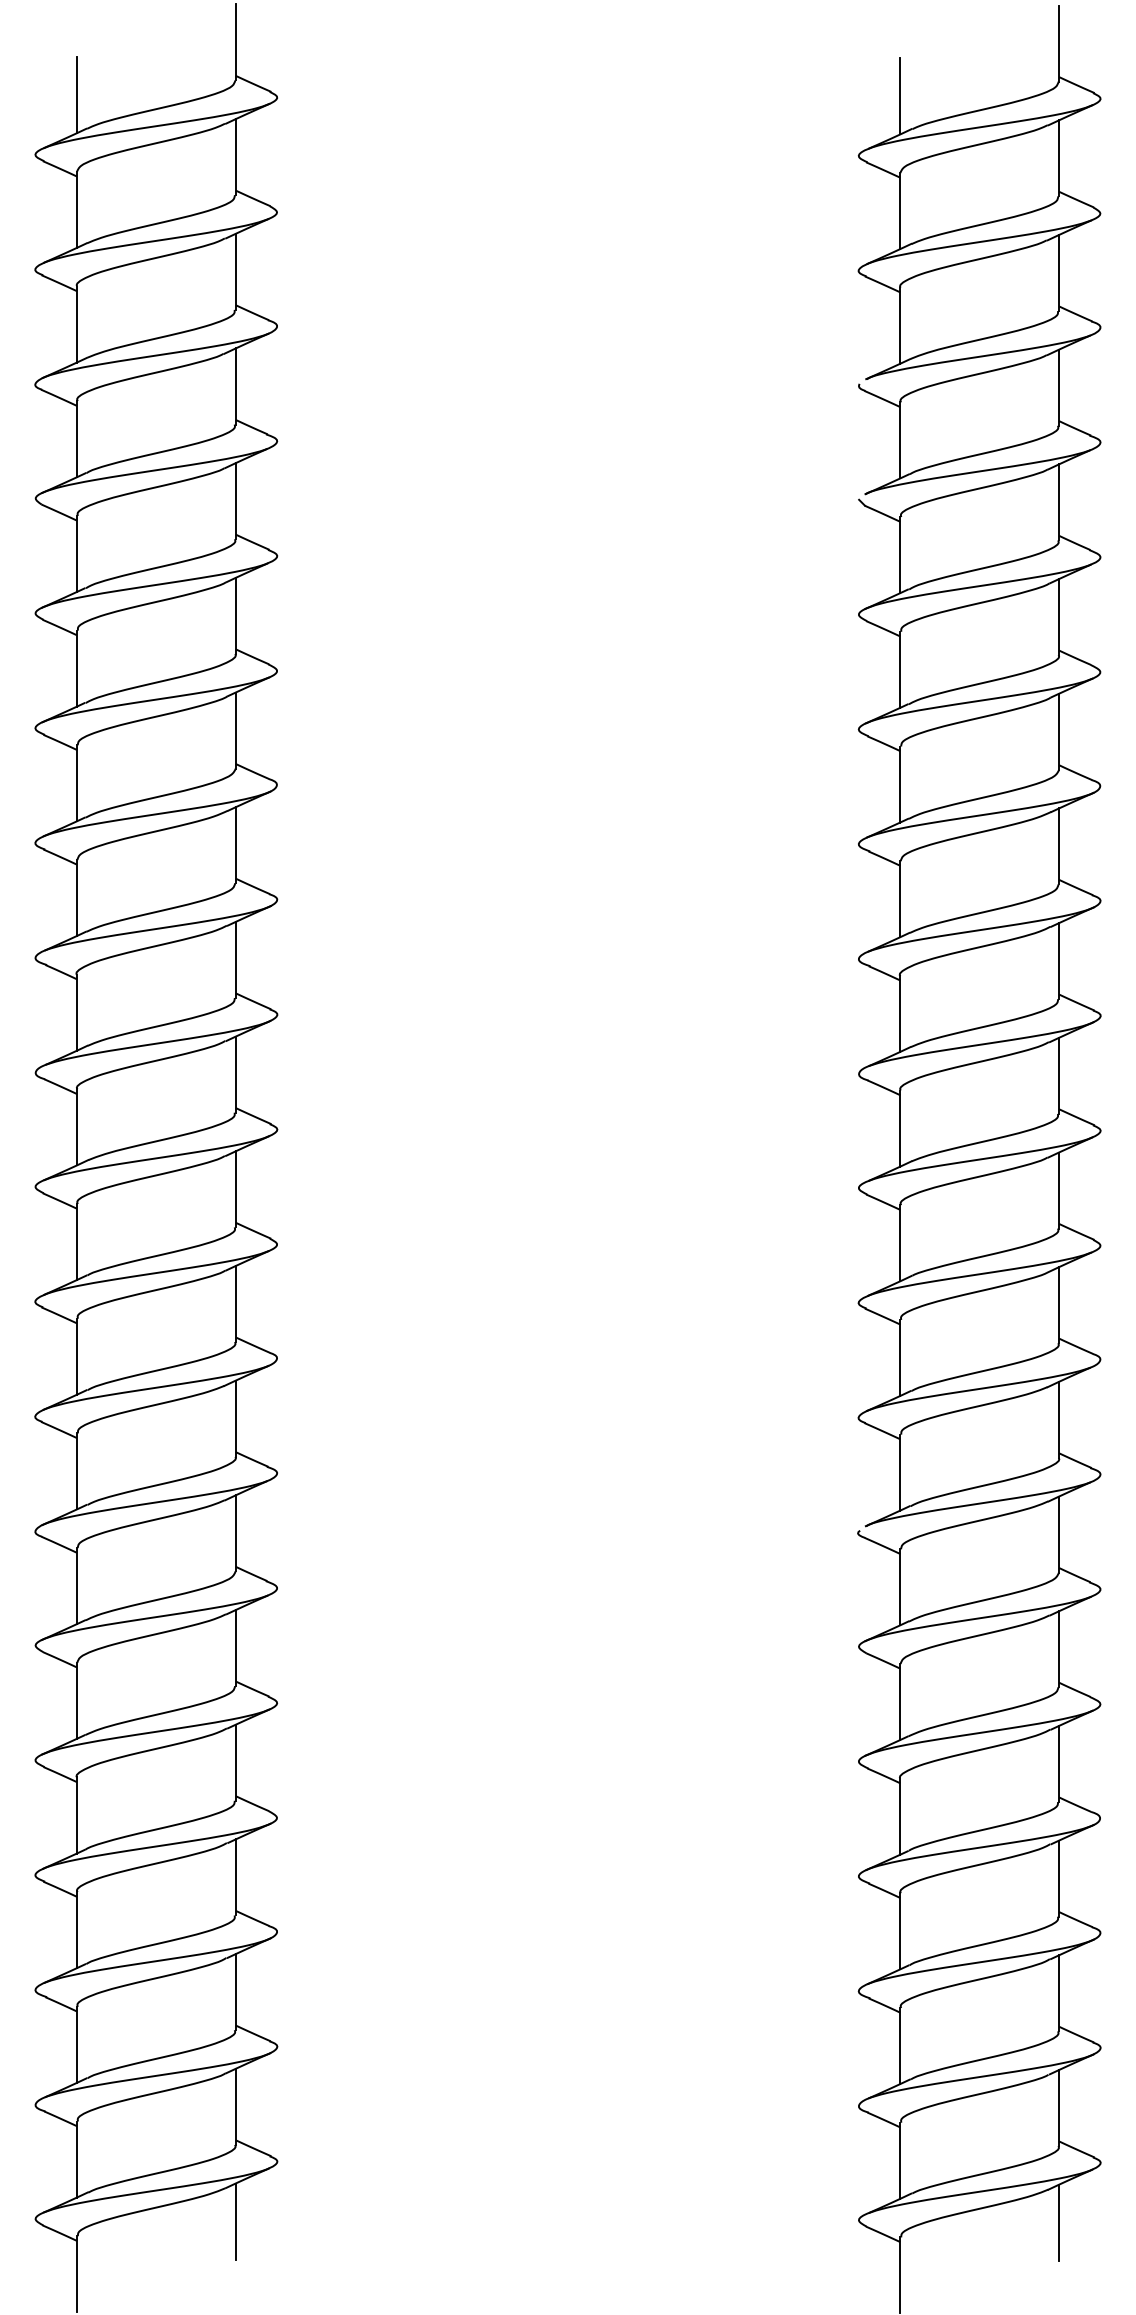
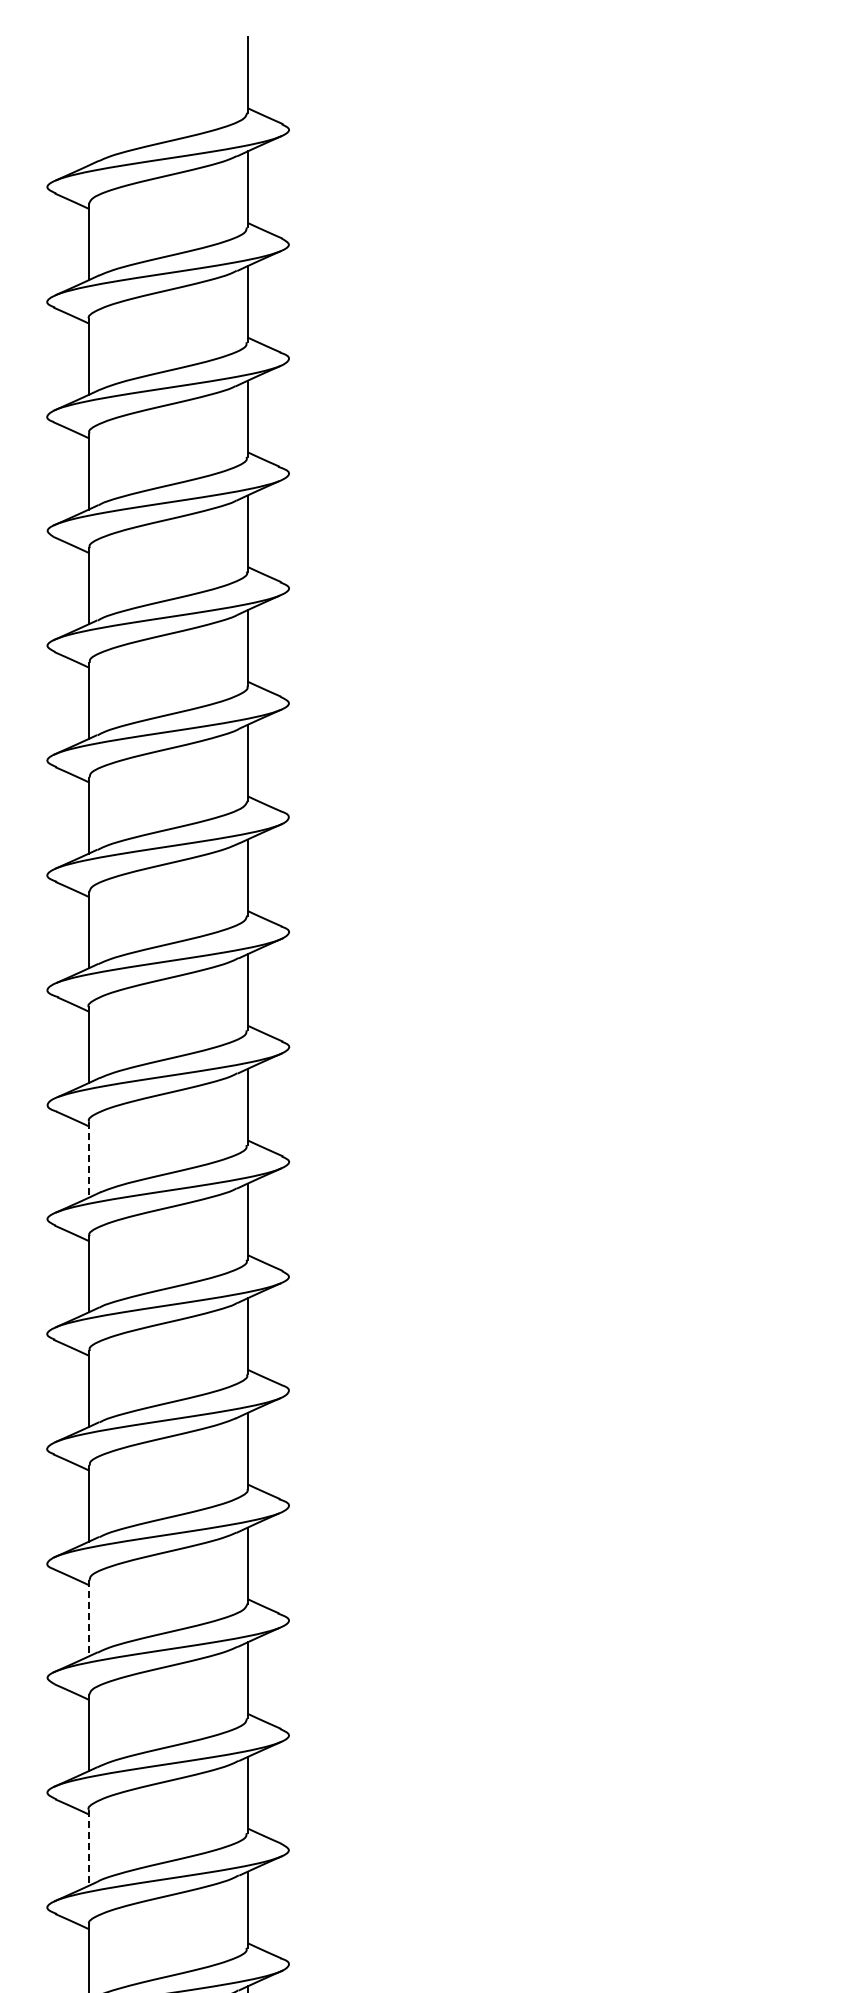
line: (76, 95) -> (88, 127), removed
line: (76, 1127) -> (88, 1159), solid -> dashed
line: (76, 1586) -> (88, 1618), solid -> dashed
line: (76, 1816) -> (88, 1848), solid -> dashed

